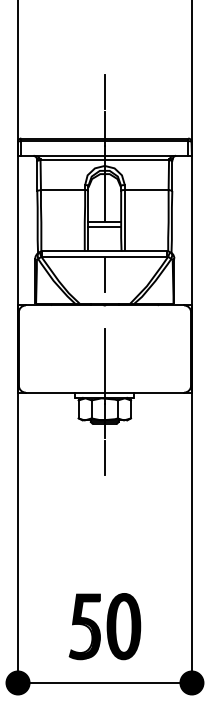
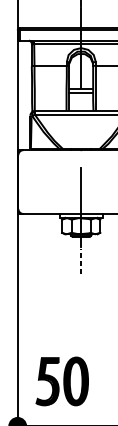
line: (104, 274) -> (80, 127), removed
line: (104, 457) -> (80, 261), solid -> dashed
part: (104, 626) -> (61, 381), moved

